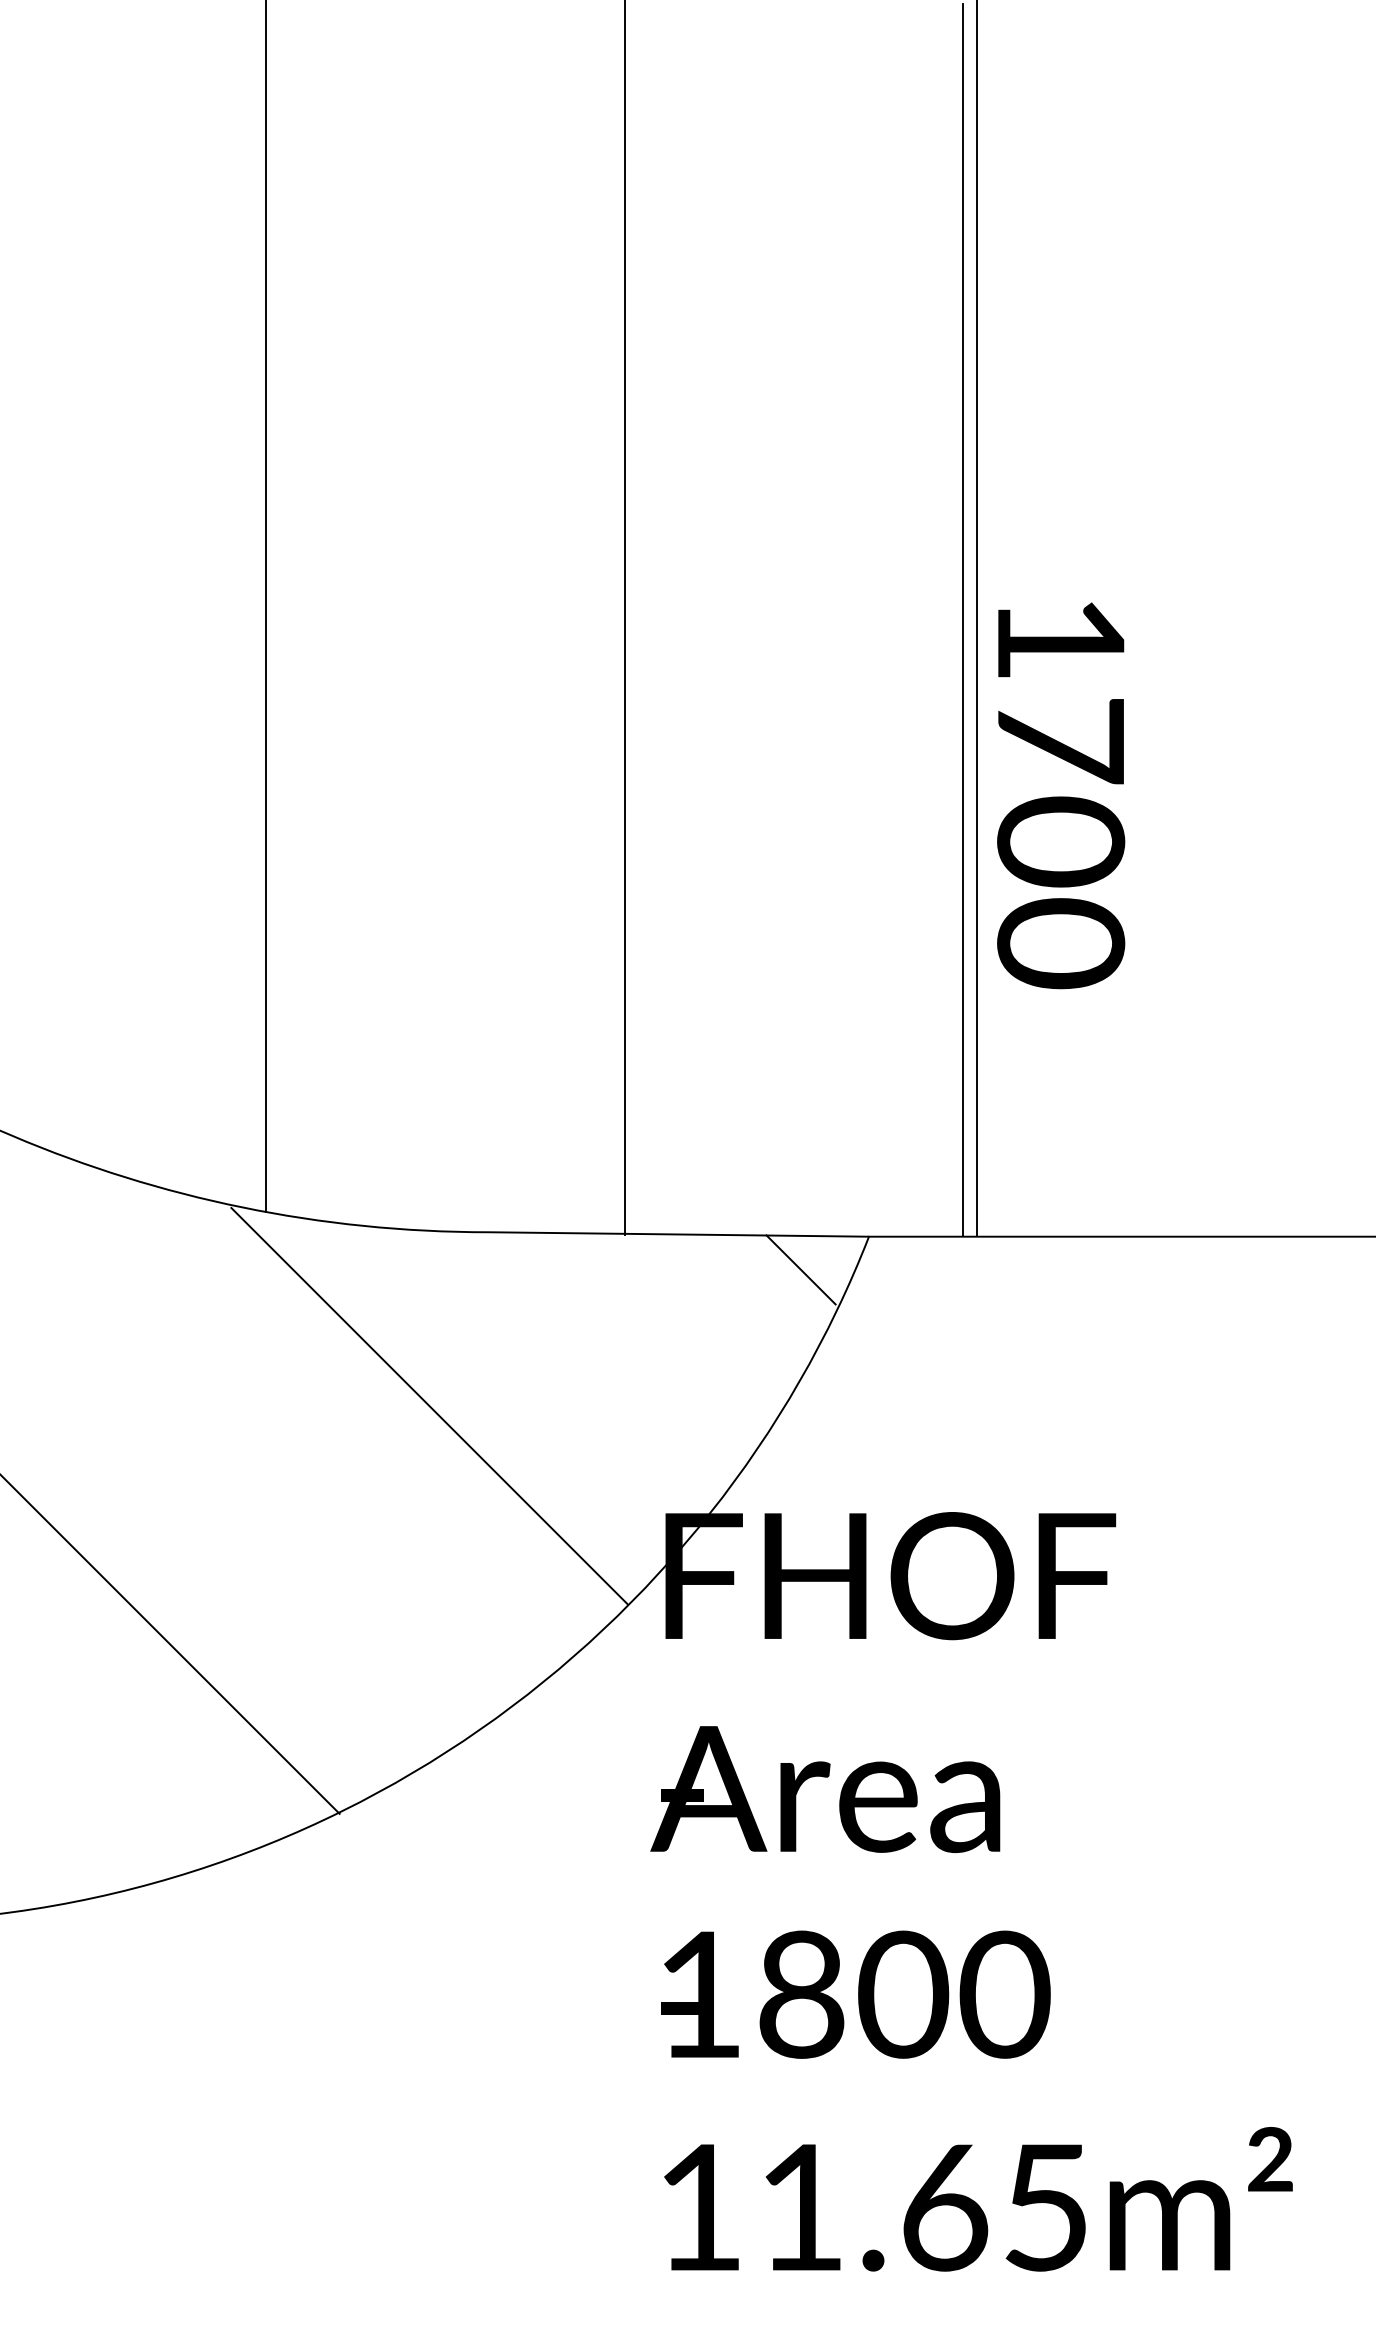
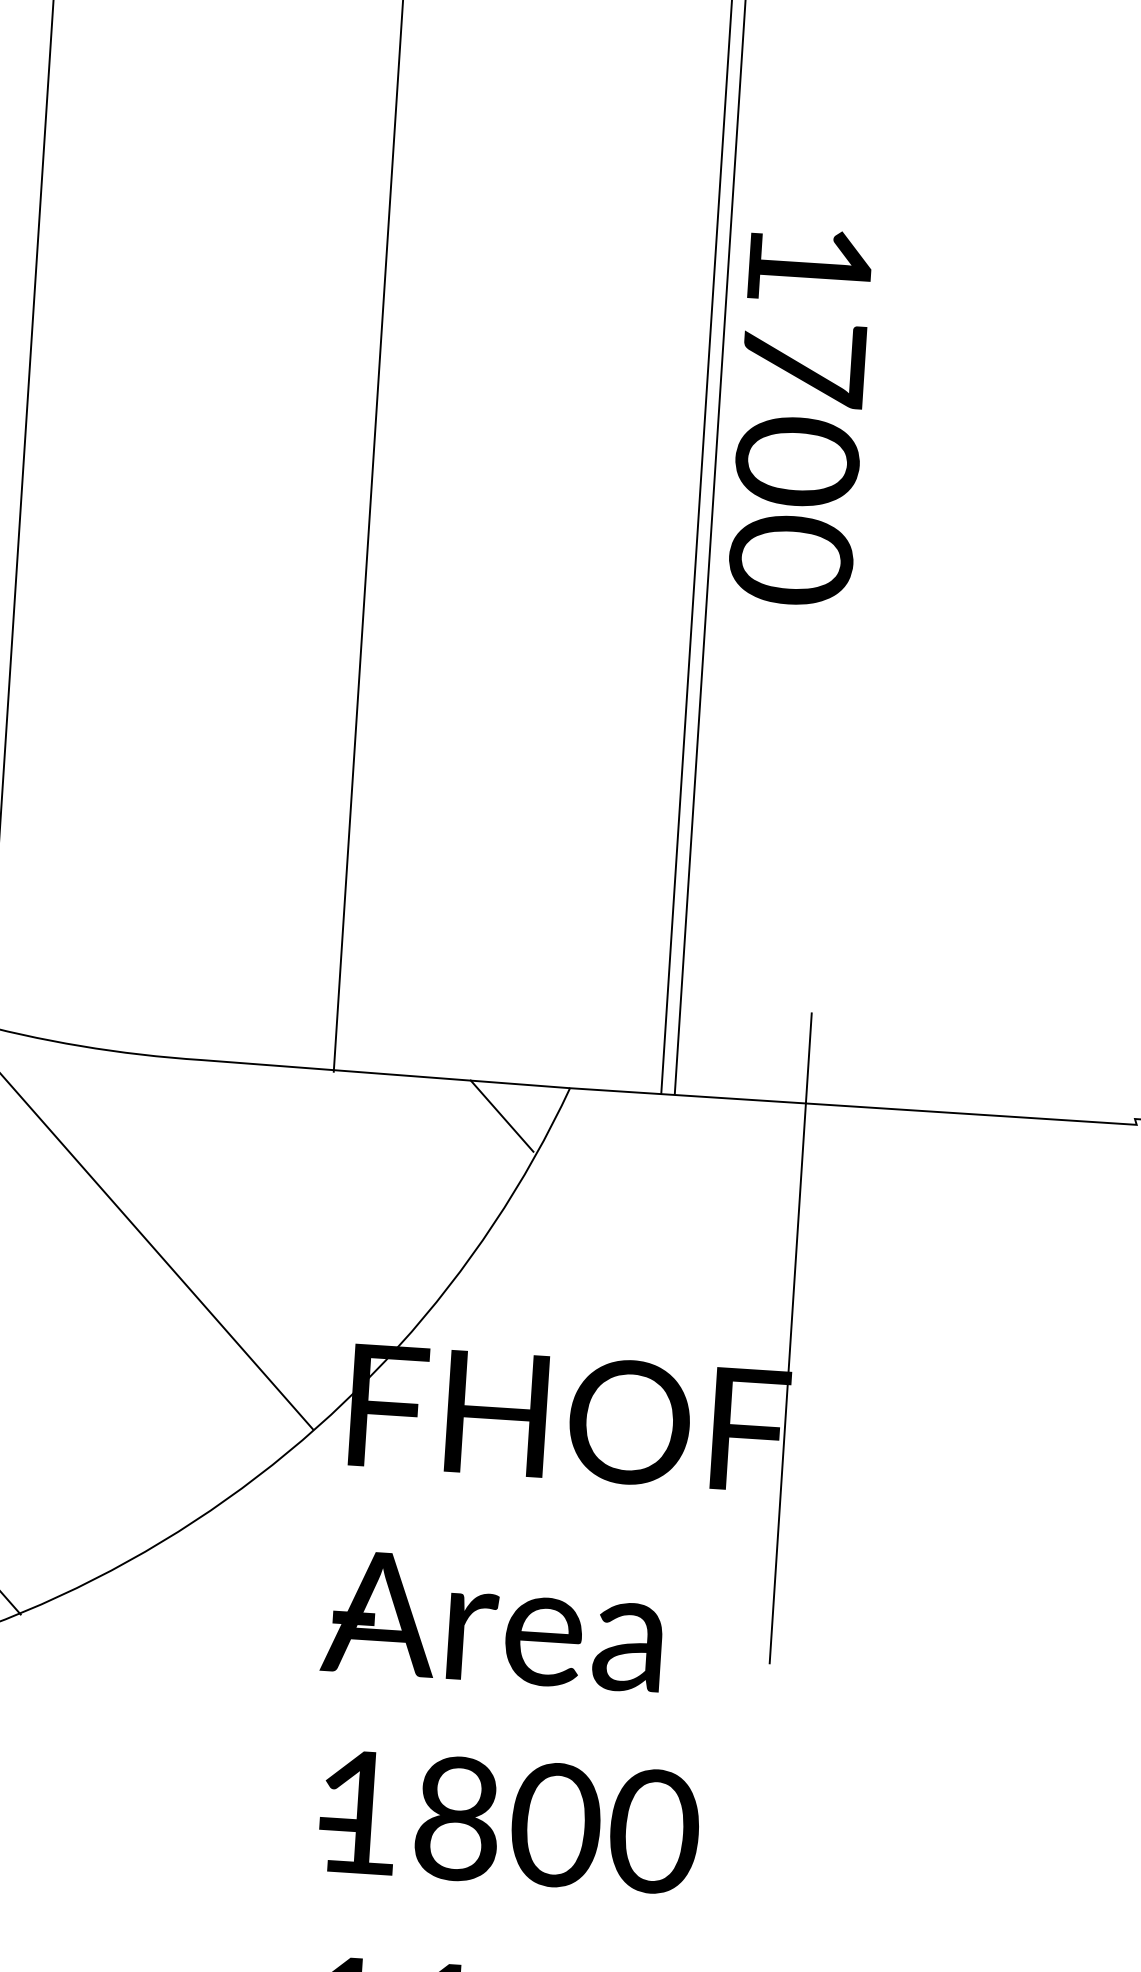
text: (1061, 795) -> (800, 416), moved
line: (1112, 1478) -> (790, 1337), added

